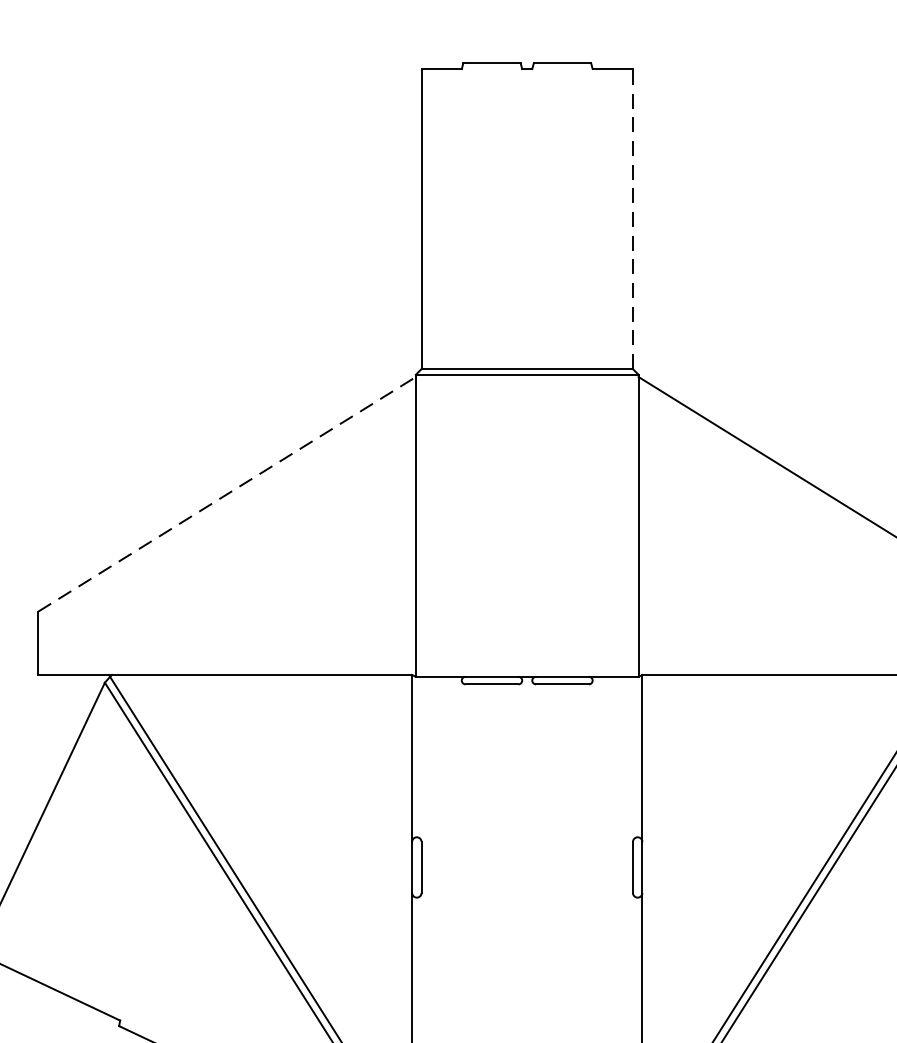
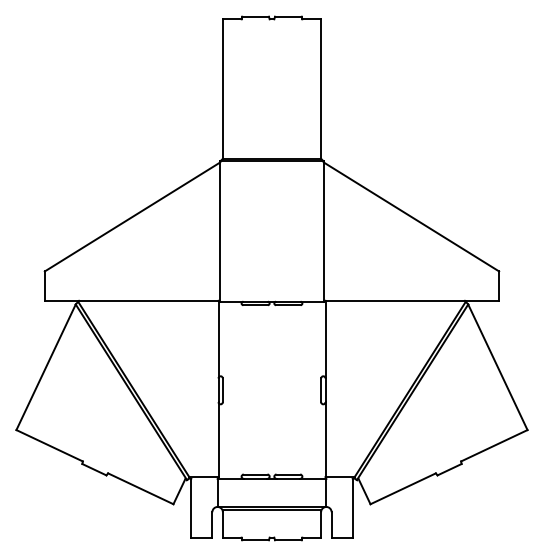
line: (633, 220) -> (321, 89), dashed -> solid
line: (227, 493) -> (132, 216), dashed -> solid

